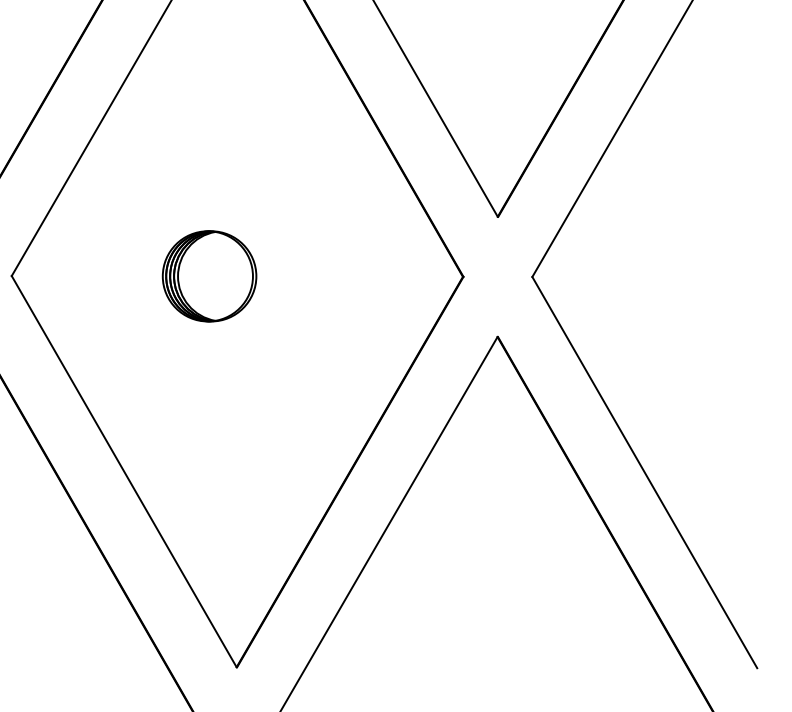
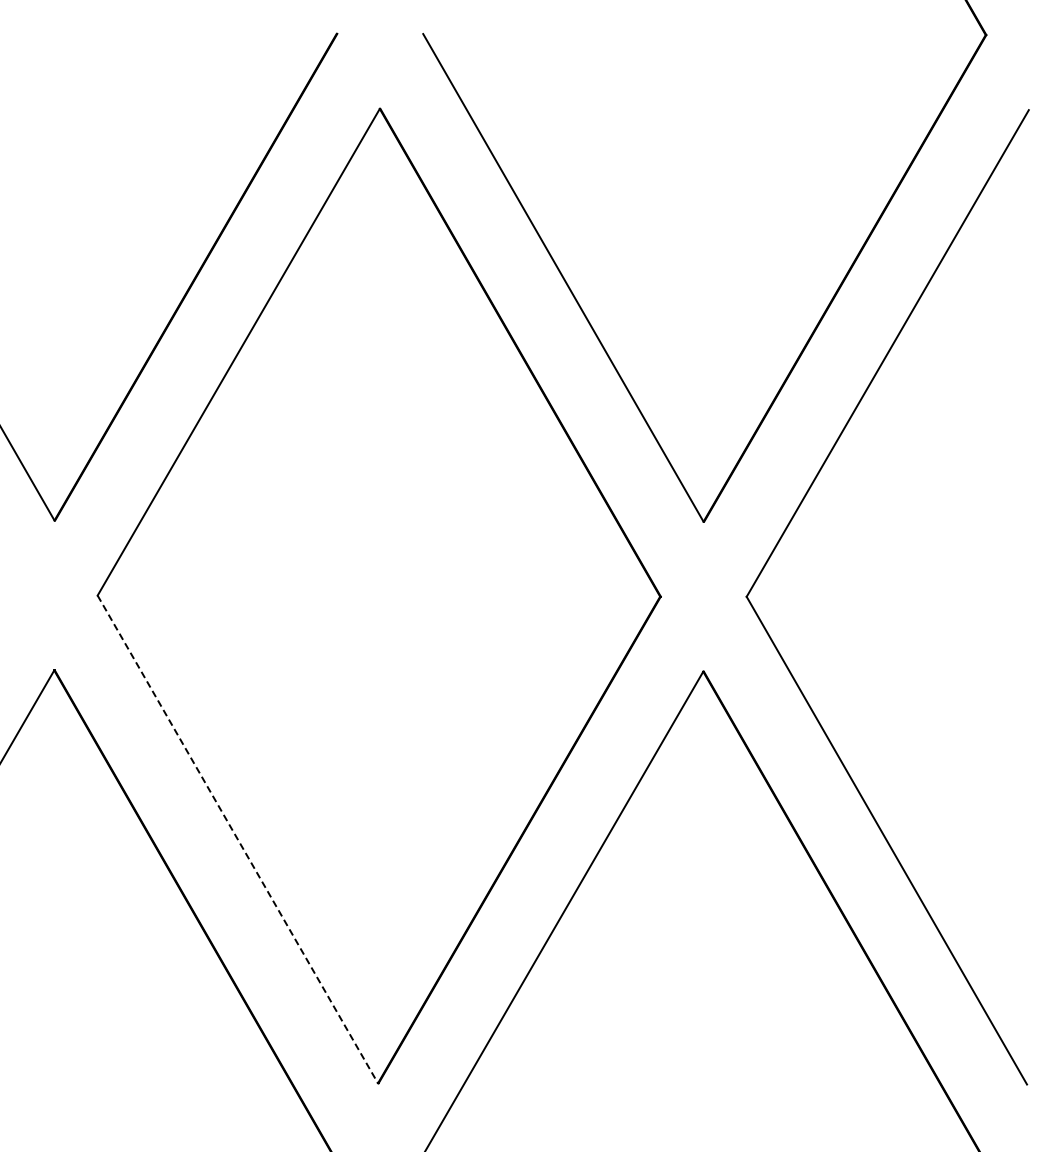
part: (209, 275) -> (344, 595), removed
line: (124, 471) -> (238, 839), solid -> dashed

